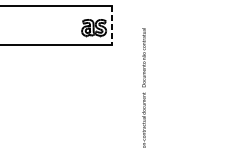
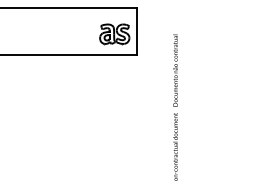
line: (112, 25) -> (137, 31), dashed -> solid

